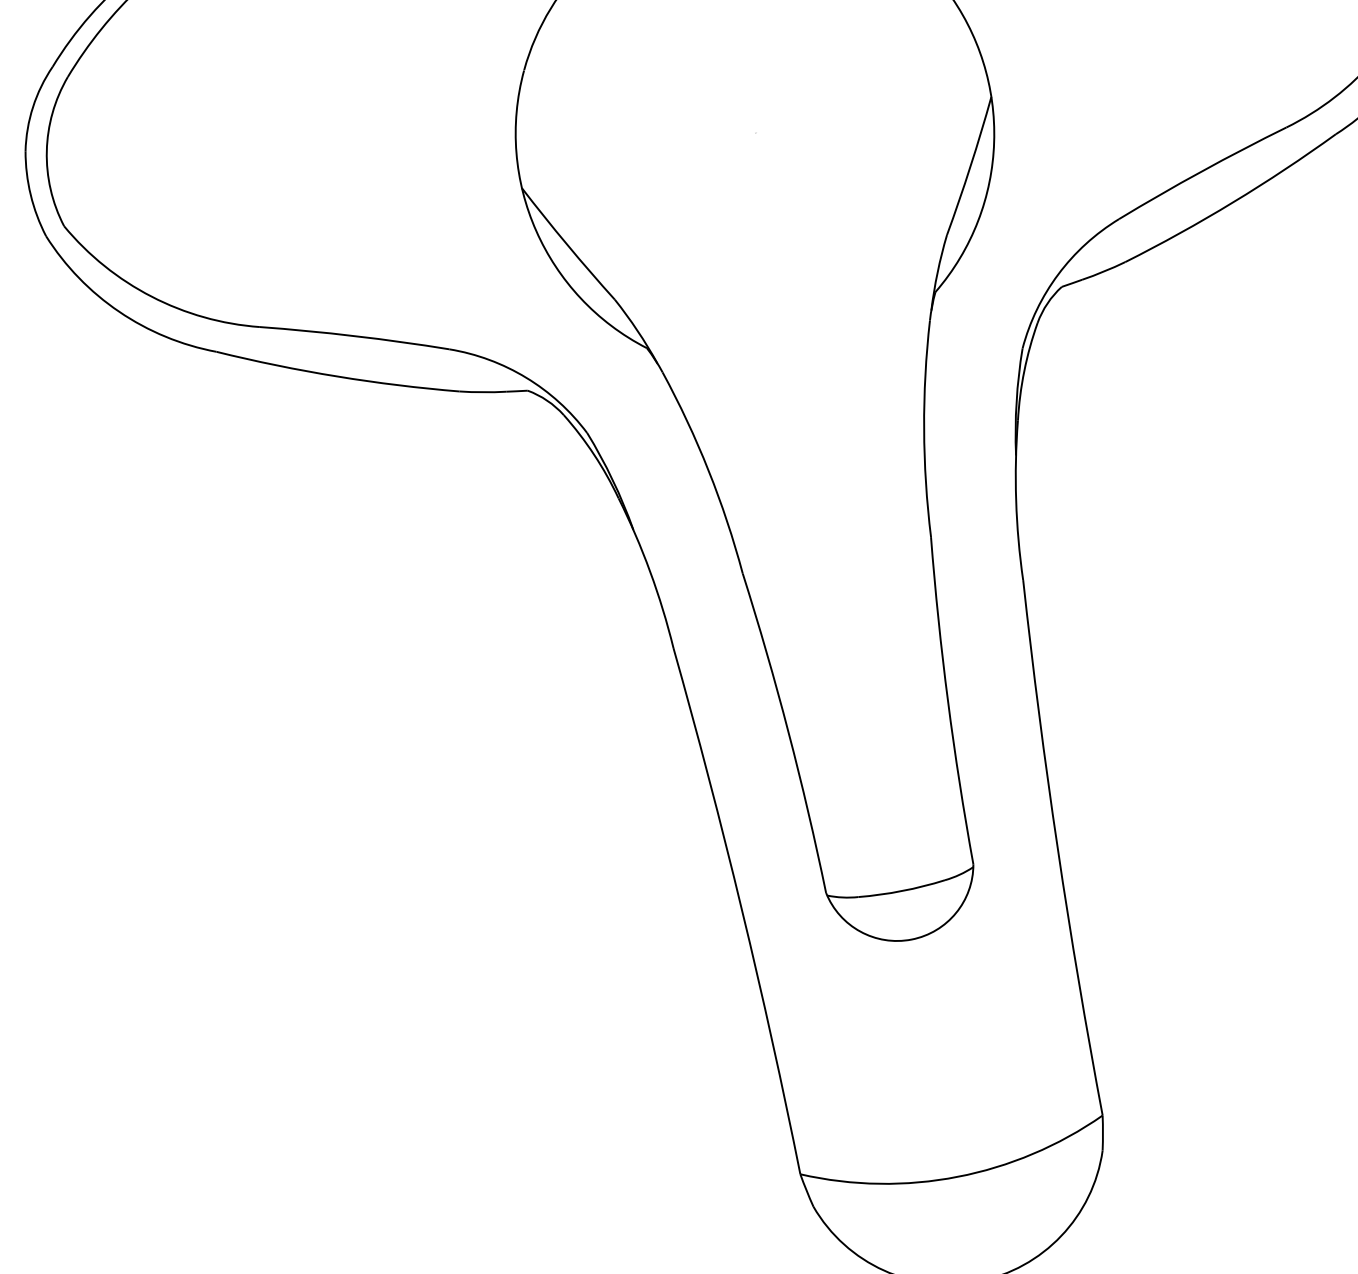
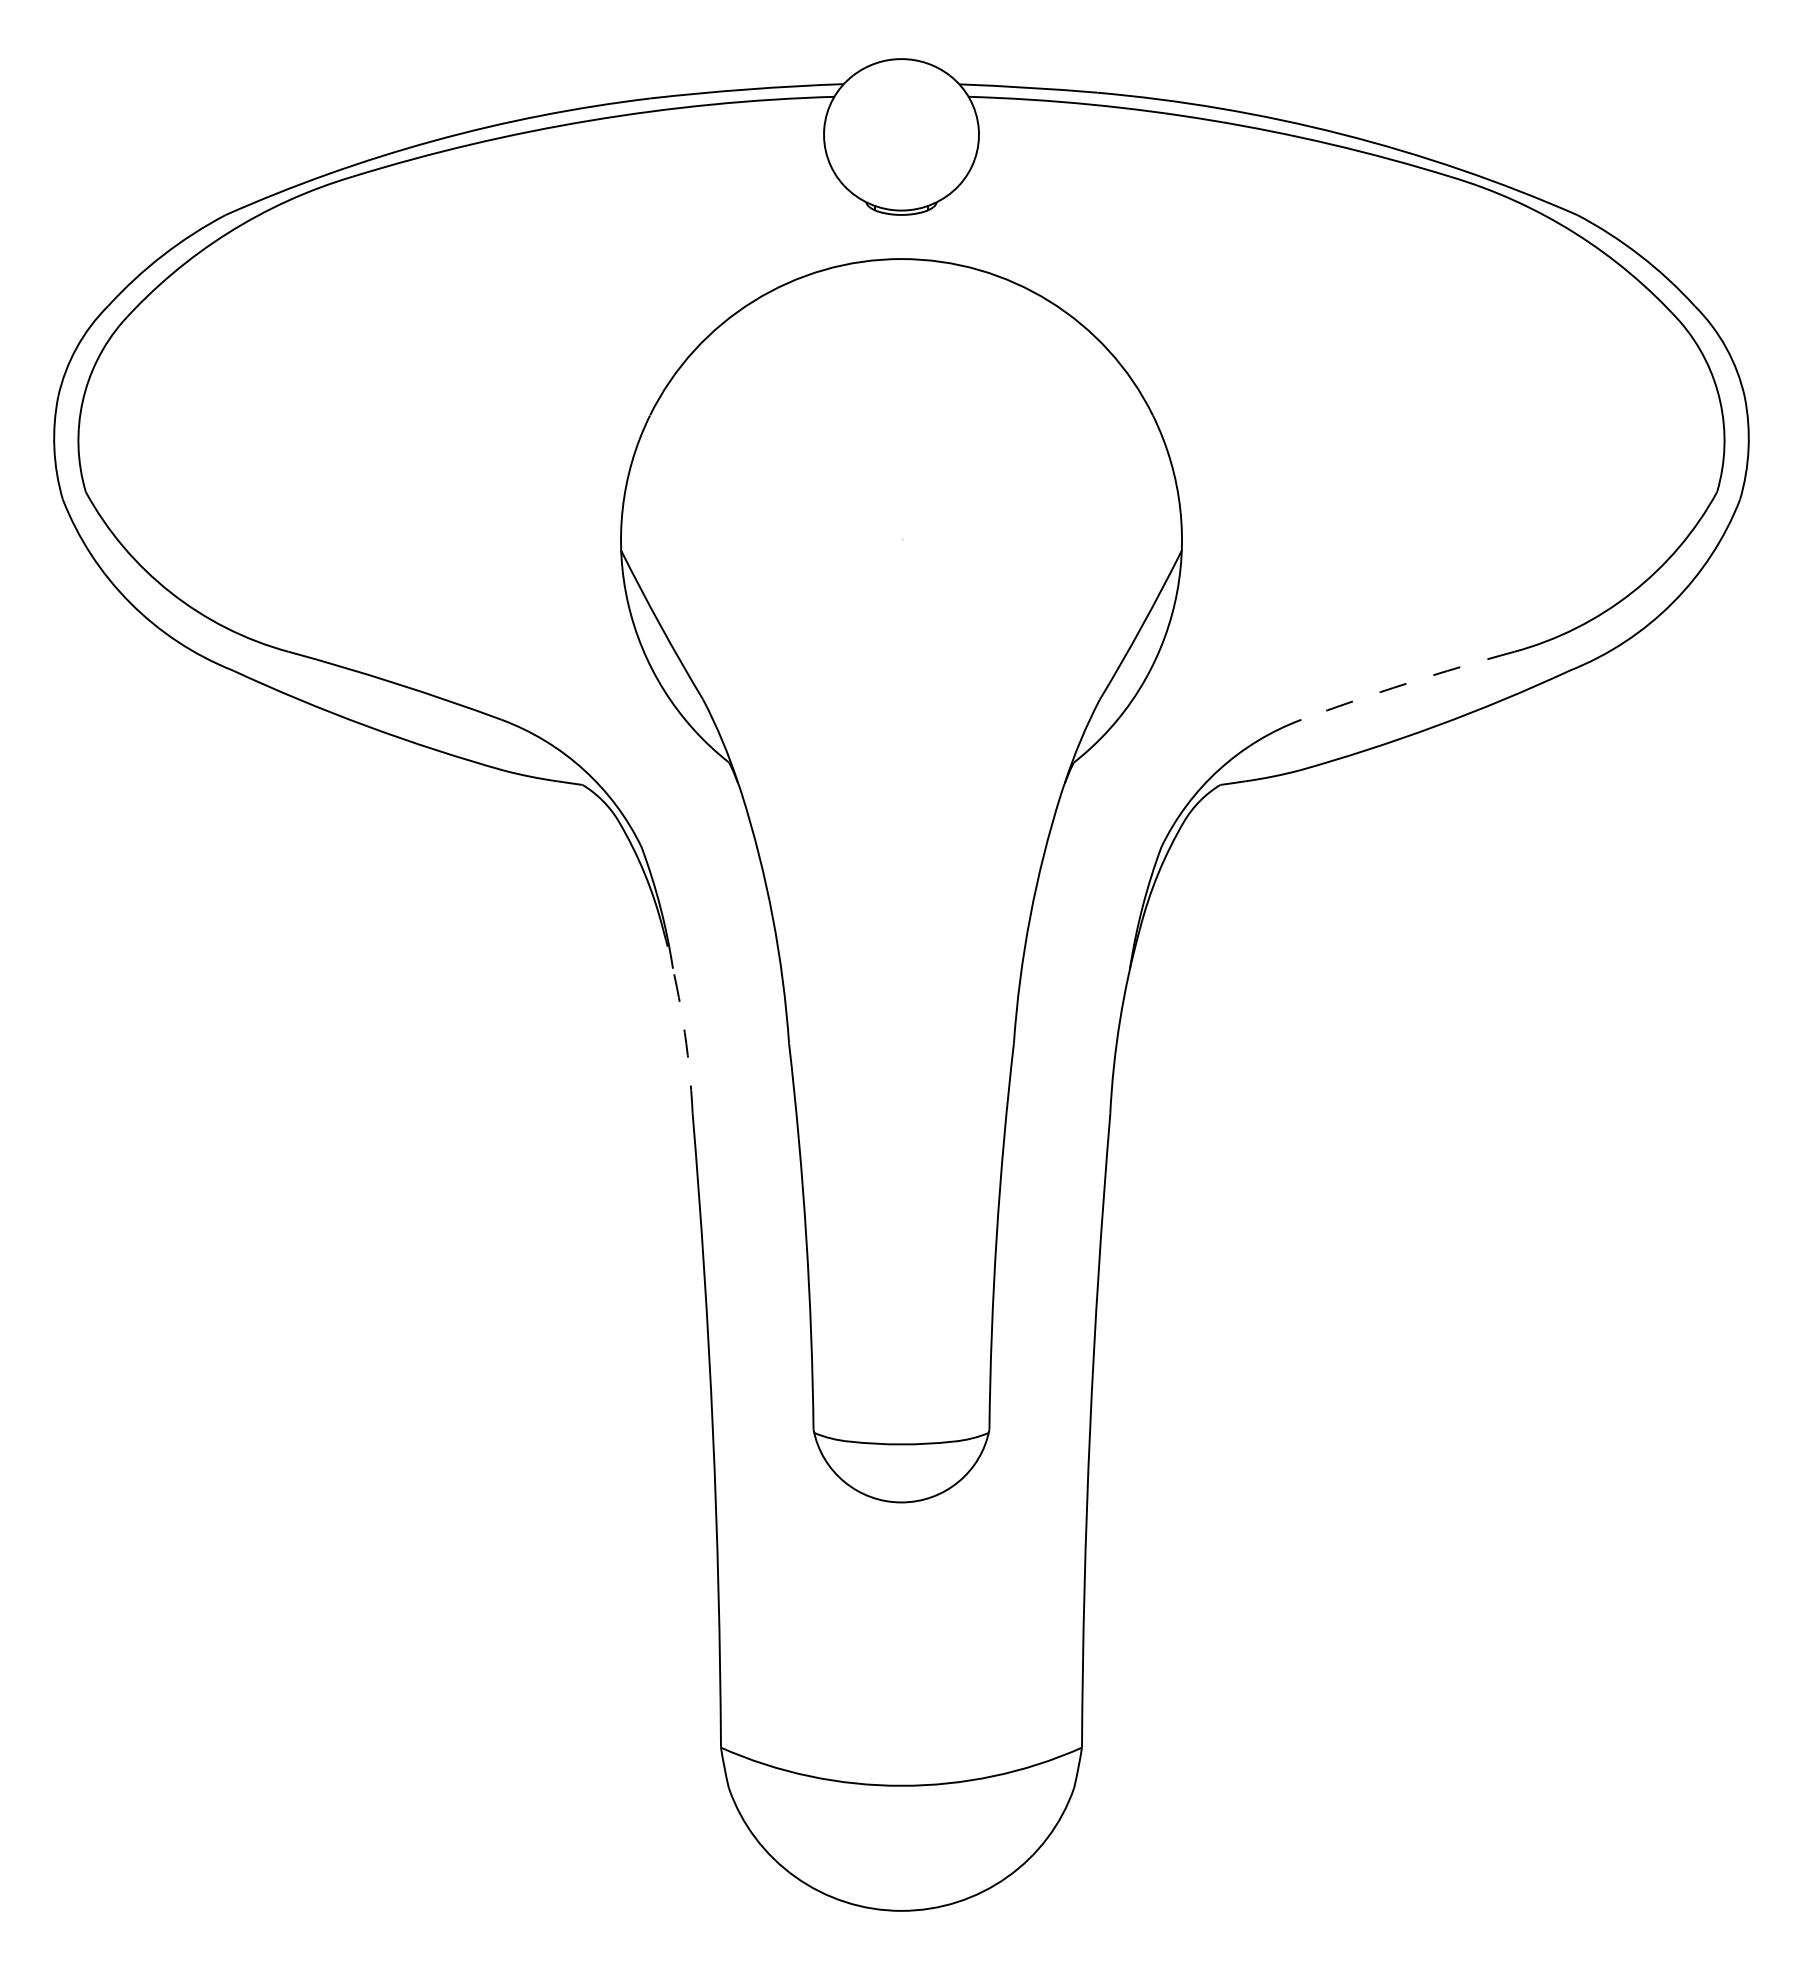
arc: (1201, 171) -> (1407, 683), solid -> dashed
arc: (649, 571) -> (682, 1020), solid -> dashed

